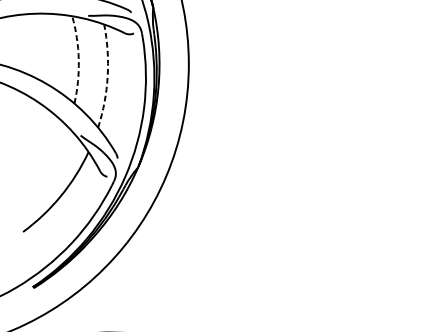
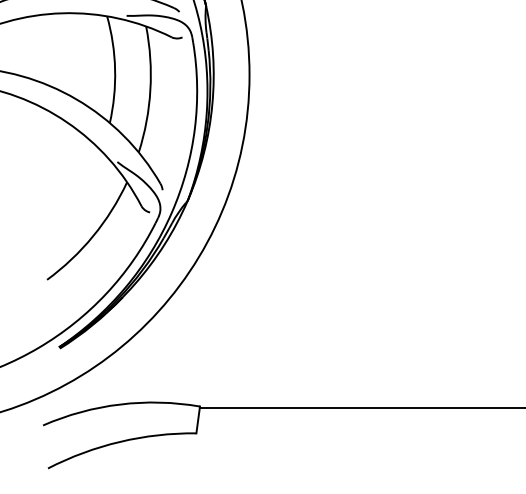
arc: (79, 59) -> (115, 69), dashed -> solid
arc: (107, 76) -> (150, 89), dashed -> solid

